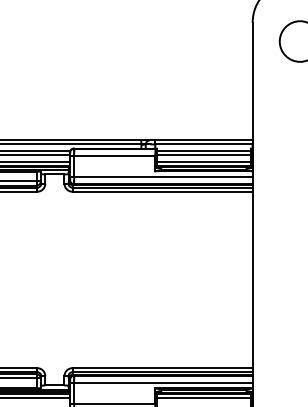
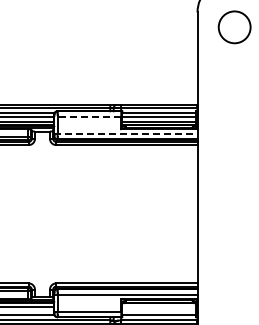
line: (112, 155) -> (87, 116), solid -> dashed
line: (160, 176) -> (125, 133), solid -> dashed
line: (204, 397) -> (159, 306), removed

